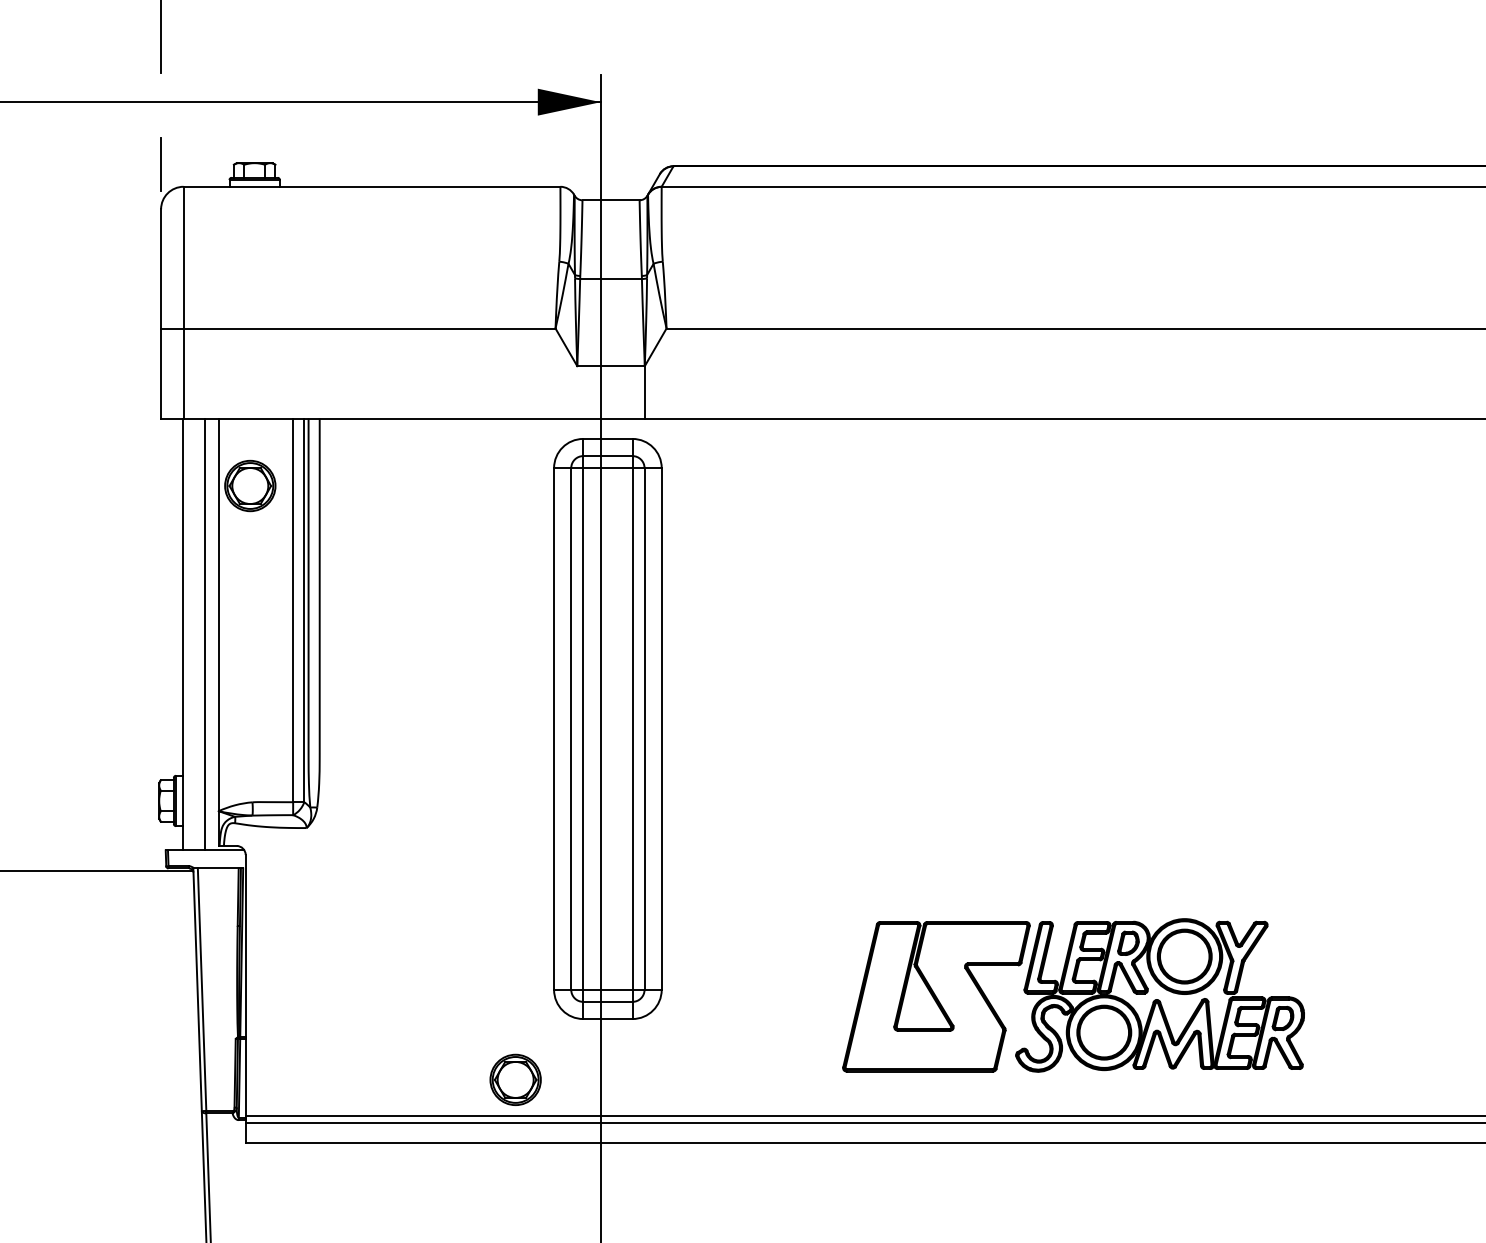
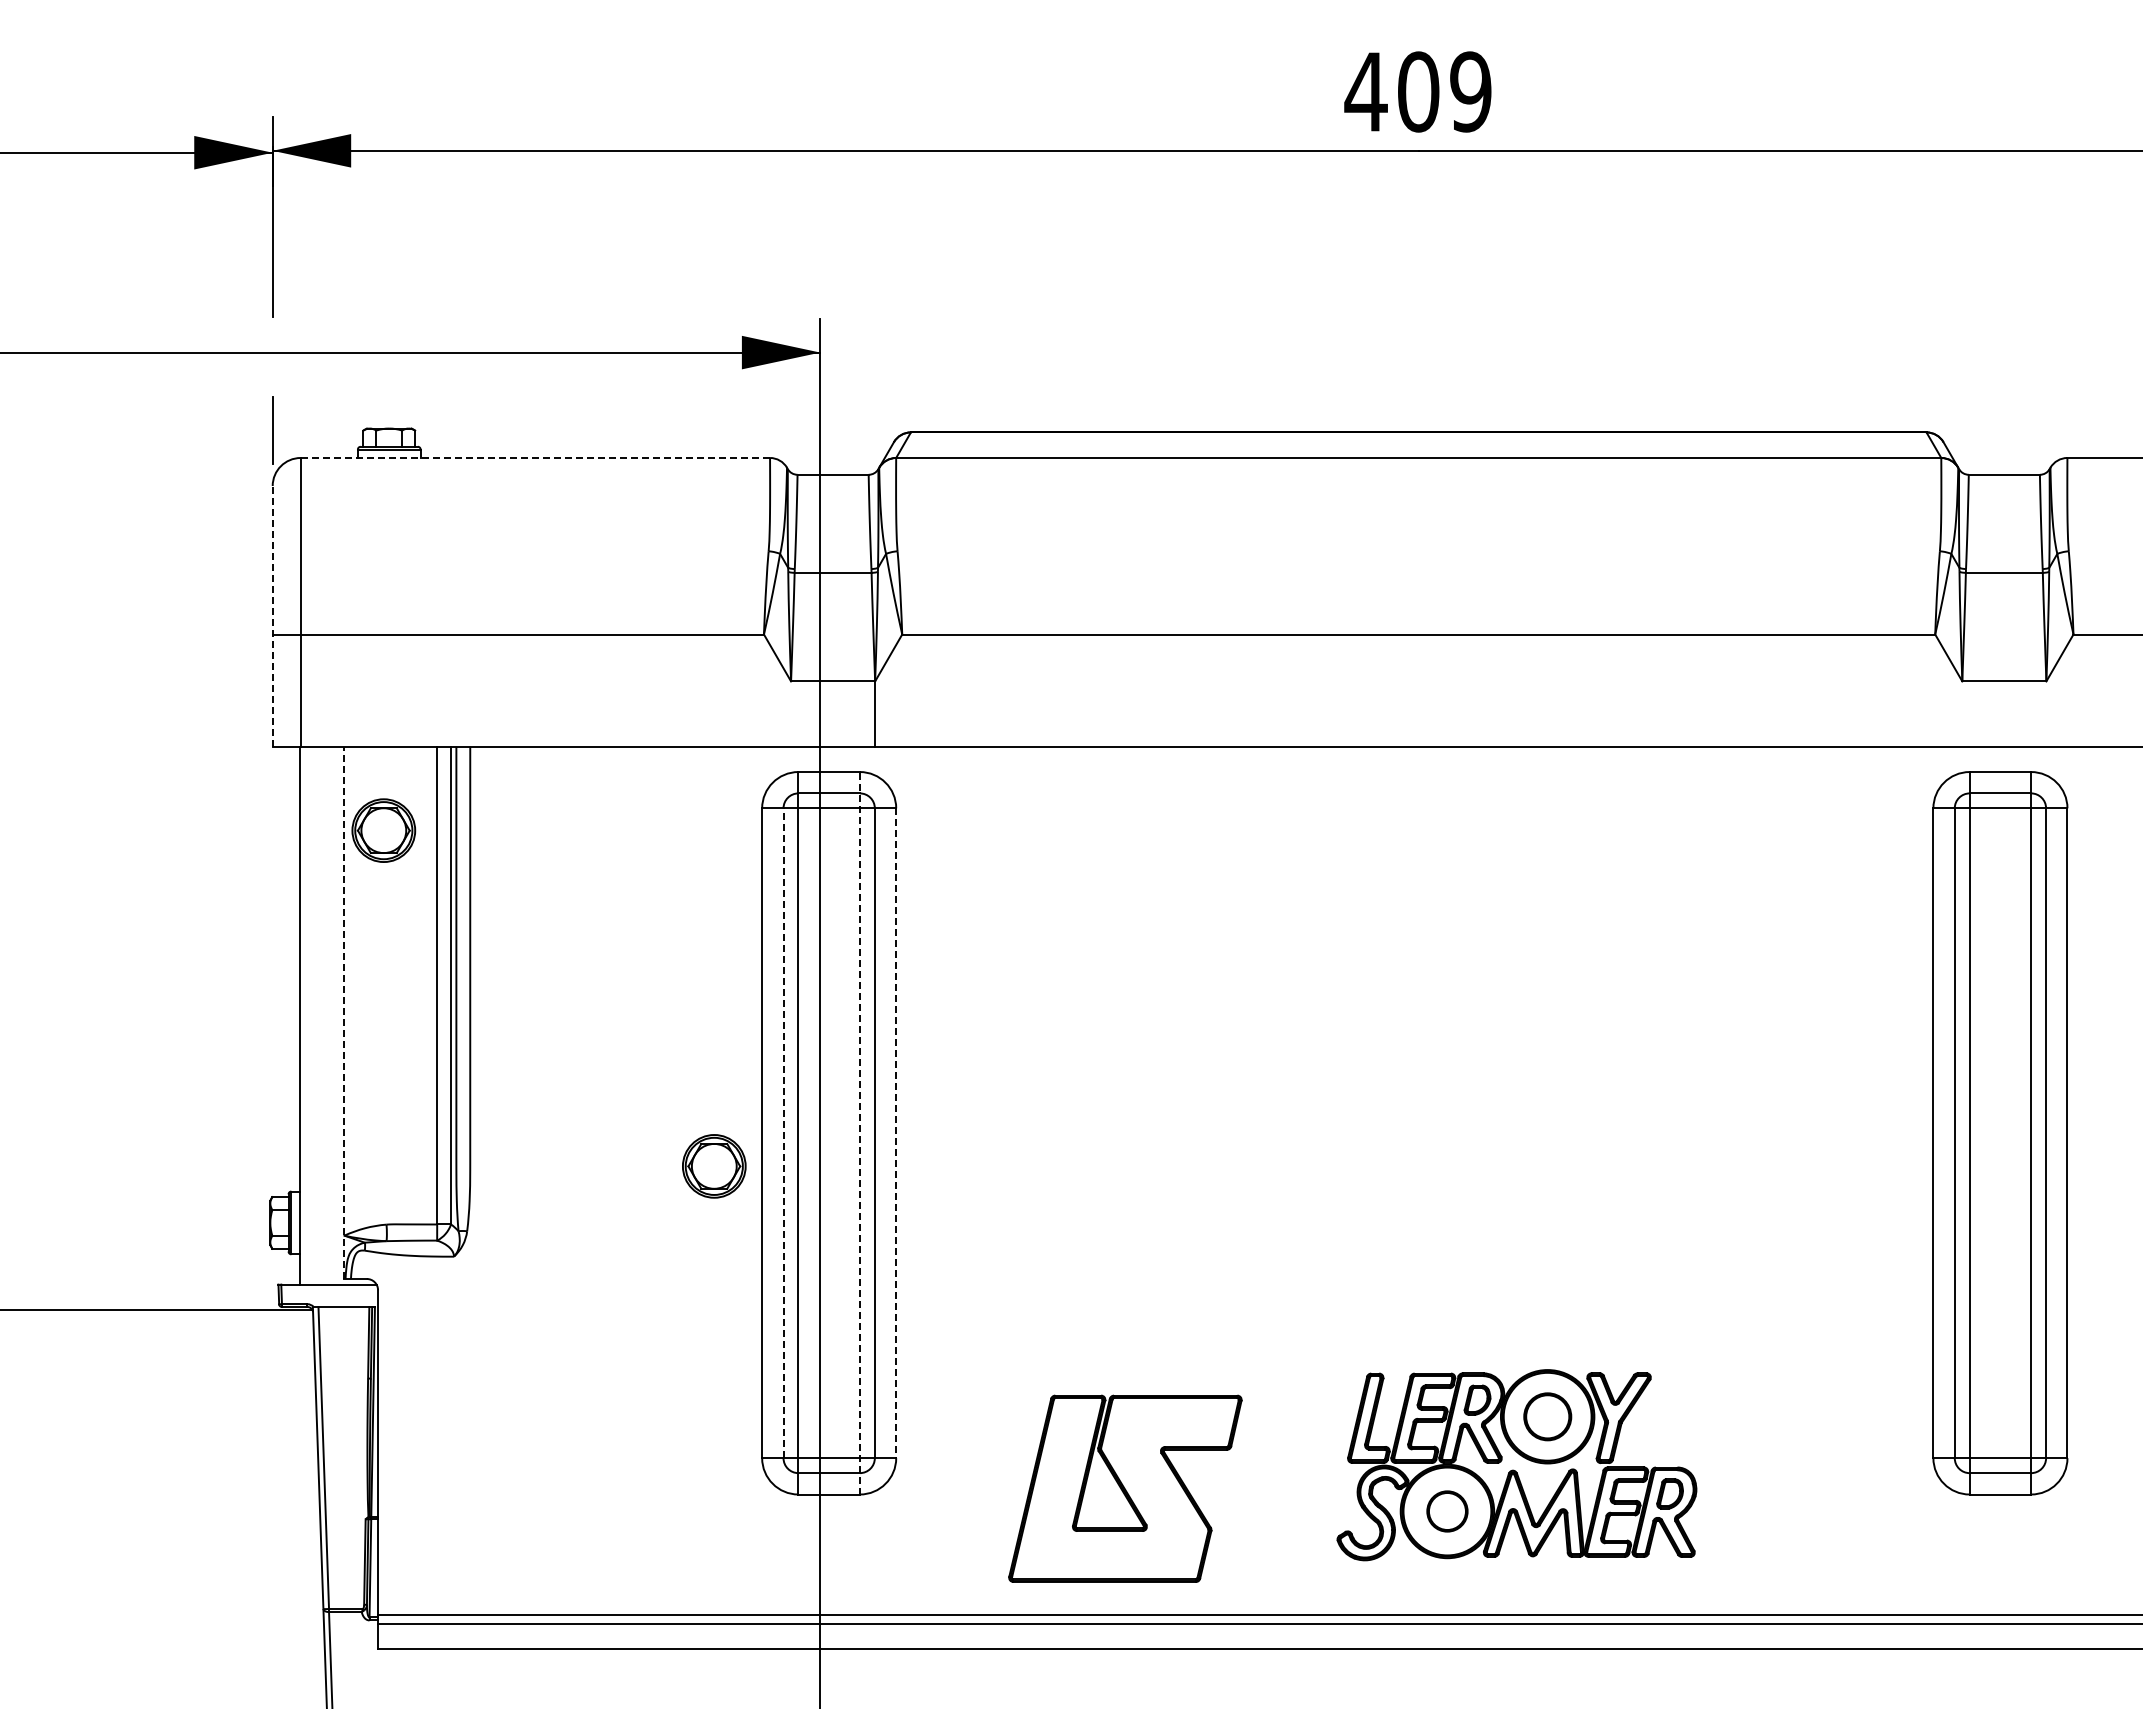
line: (372, 186) -> (535, 457), solid -> dashed
line: (160, 313) -> (272, 615), solid -> dashed
line: (218, 632) -> (344, 1012), solid -> dashed
line: (205, 634) -> (327, 1015), removed
line: (632, 728) -> (859, 1132), solid -> dashed
line: (571, 729) -> (783, 1133), solid -> dashed
line: (661, 729) -> (896, 1133), solid -> dashed
part: (1184, 956) -> (1547, 1416), size x0.7
part: (936, 996) -> (1125, 1488), moved
part: (1104, 1032) -> (1447, 1511), size x0.6
part: (515, 1080) -> (714, 1166), moved

